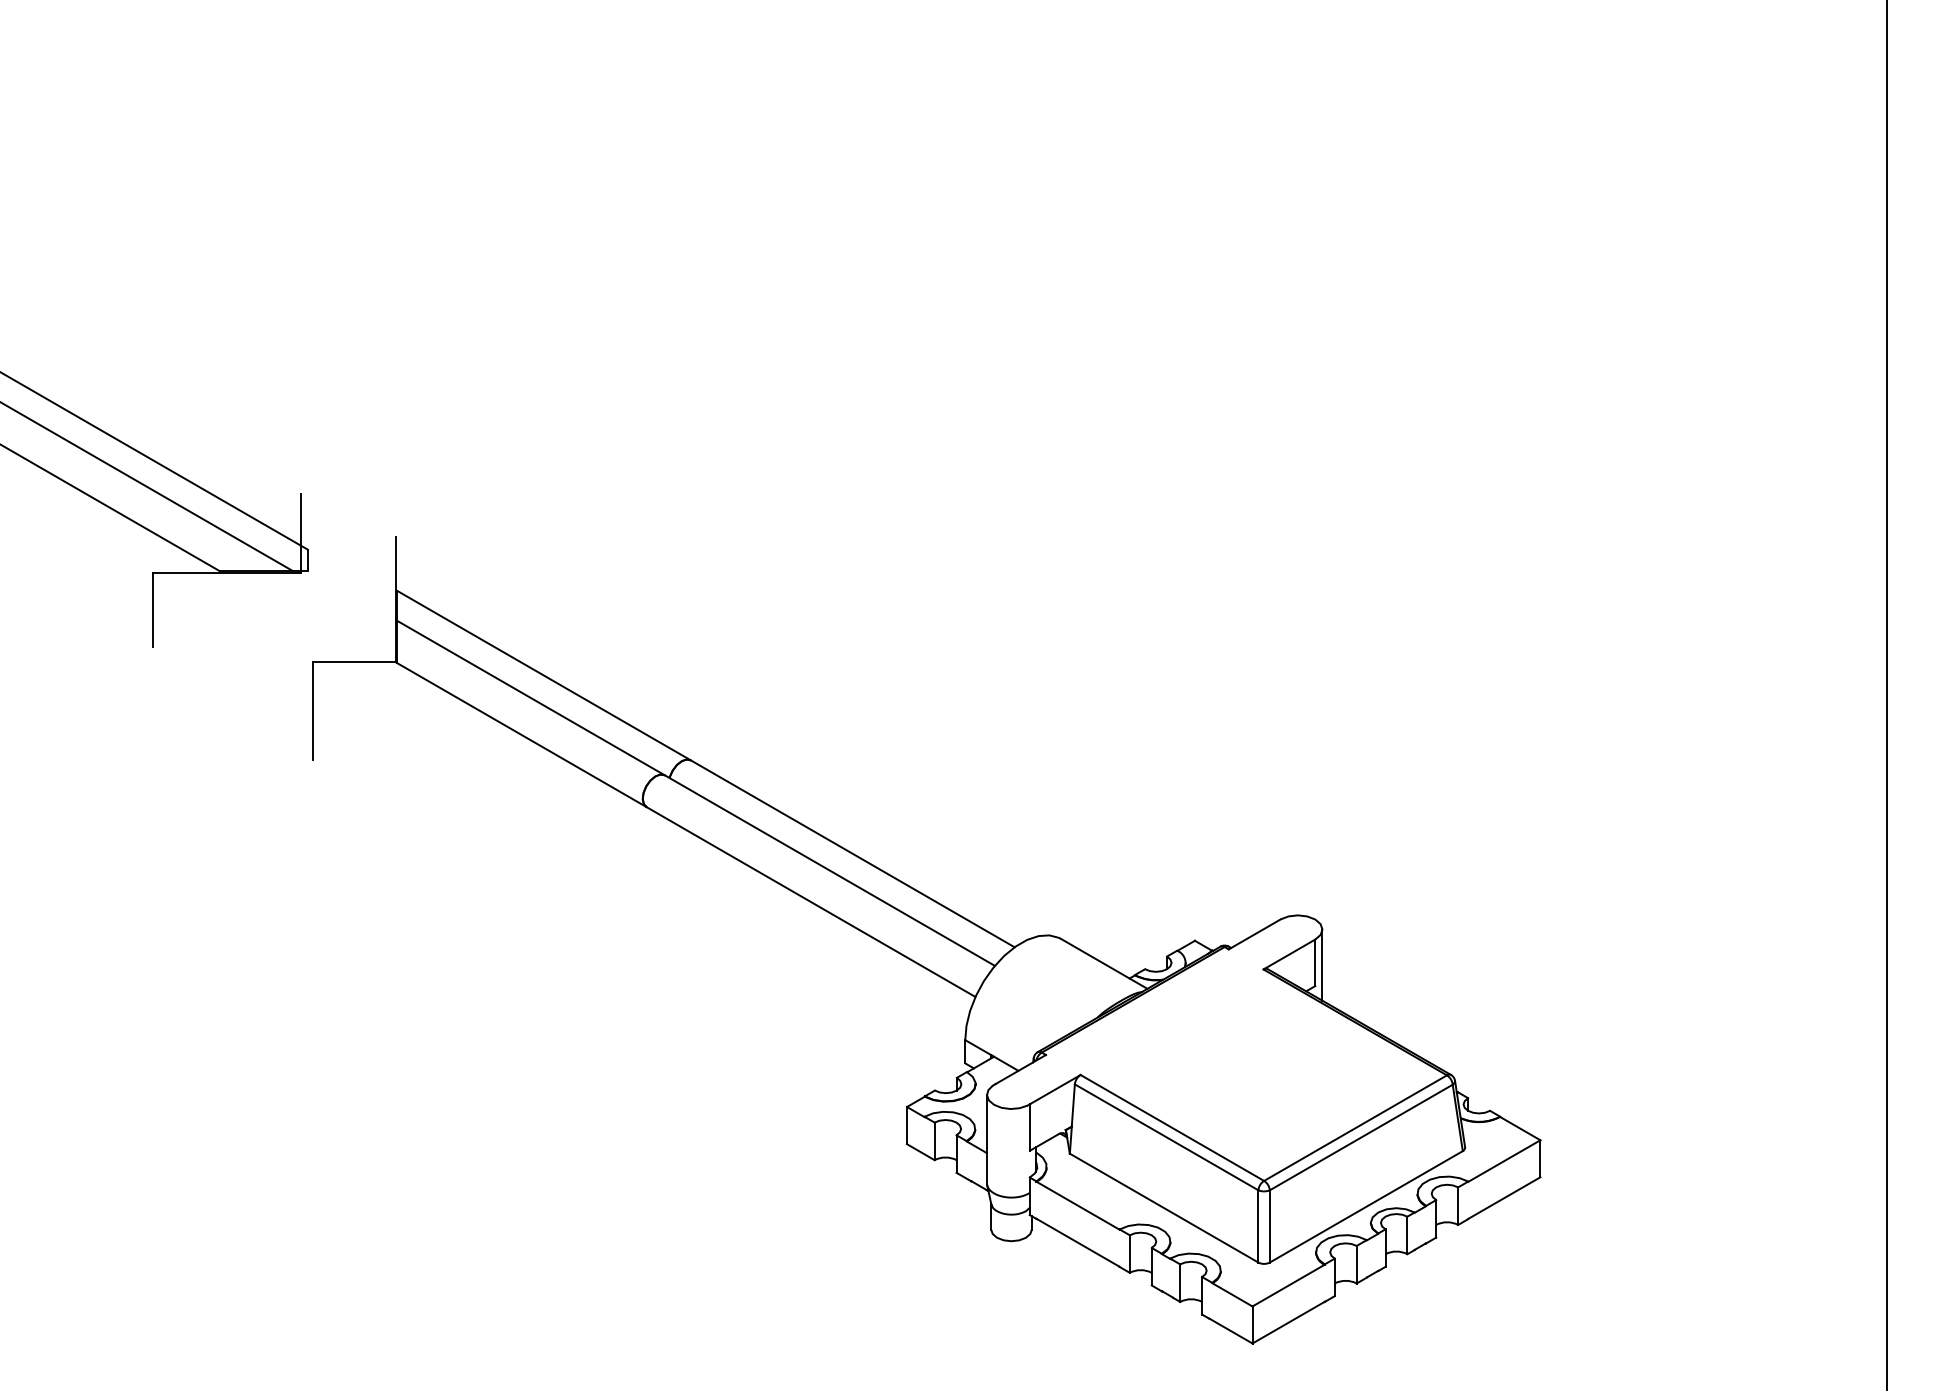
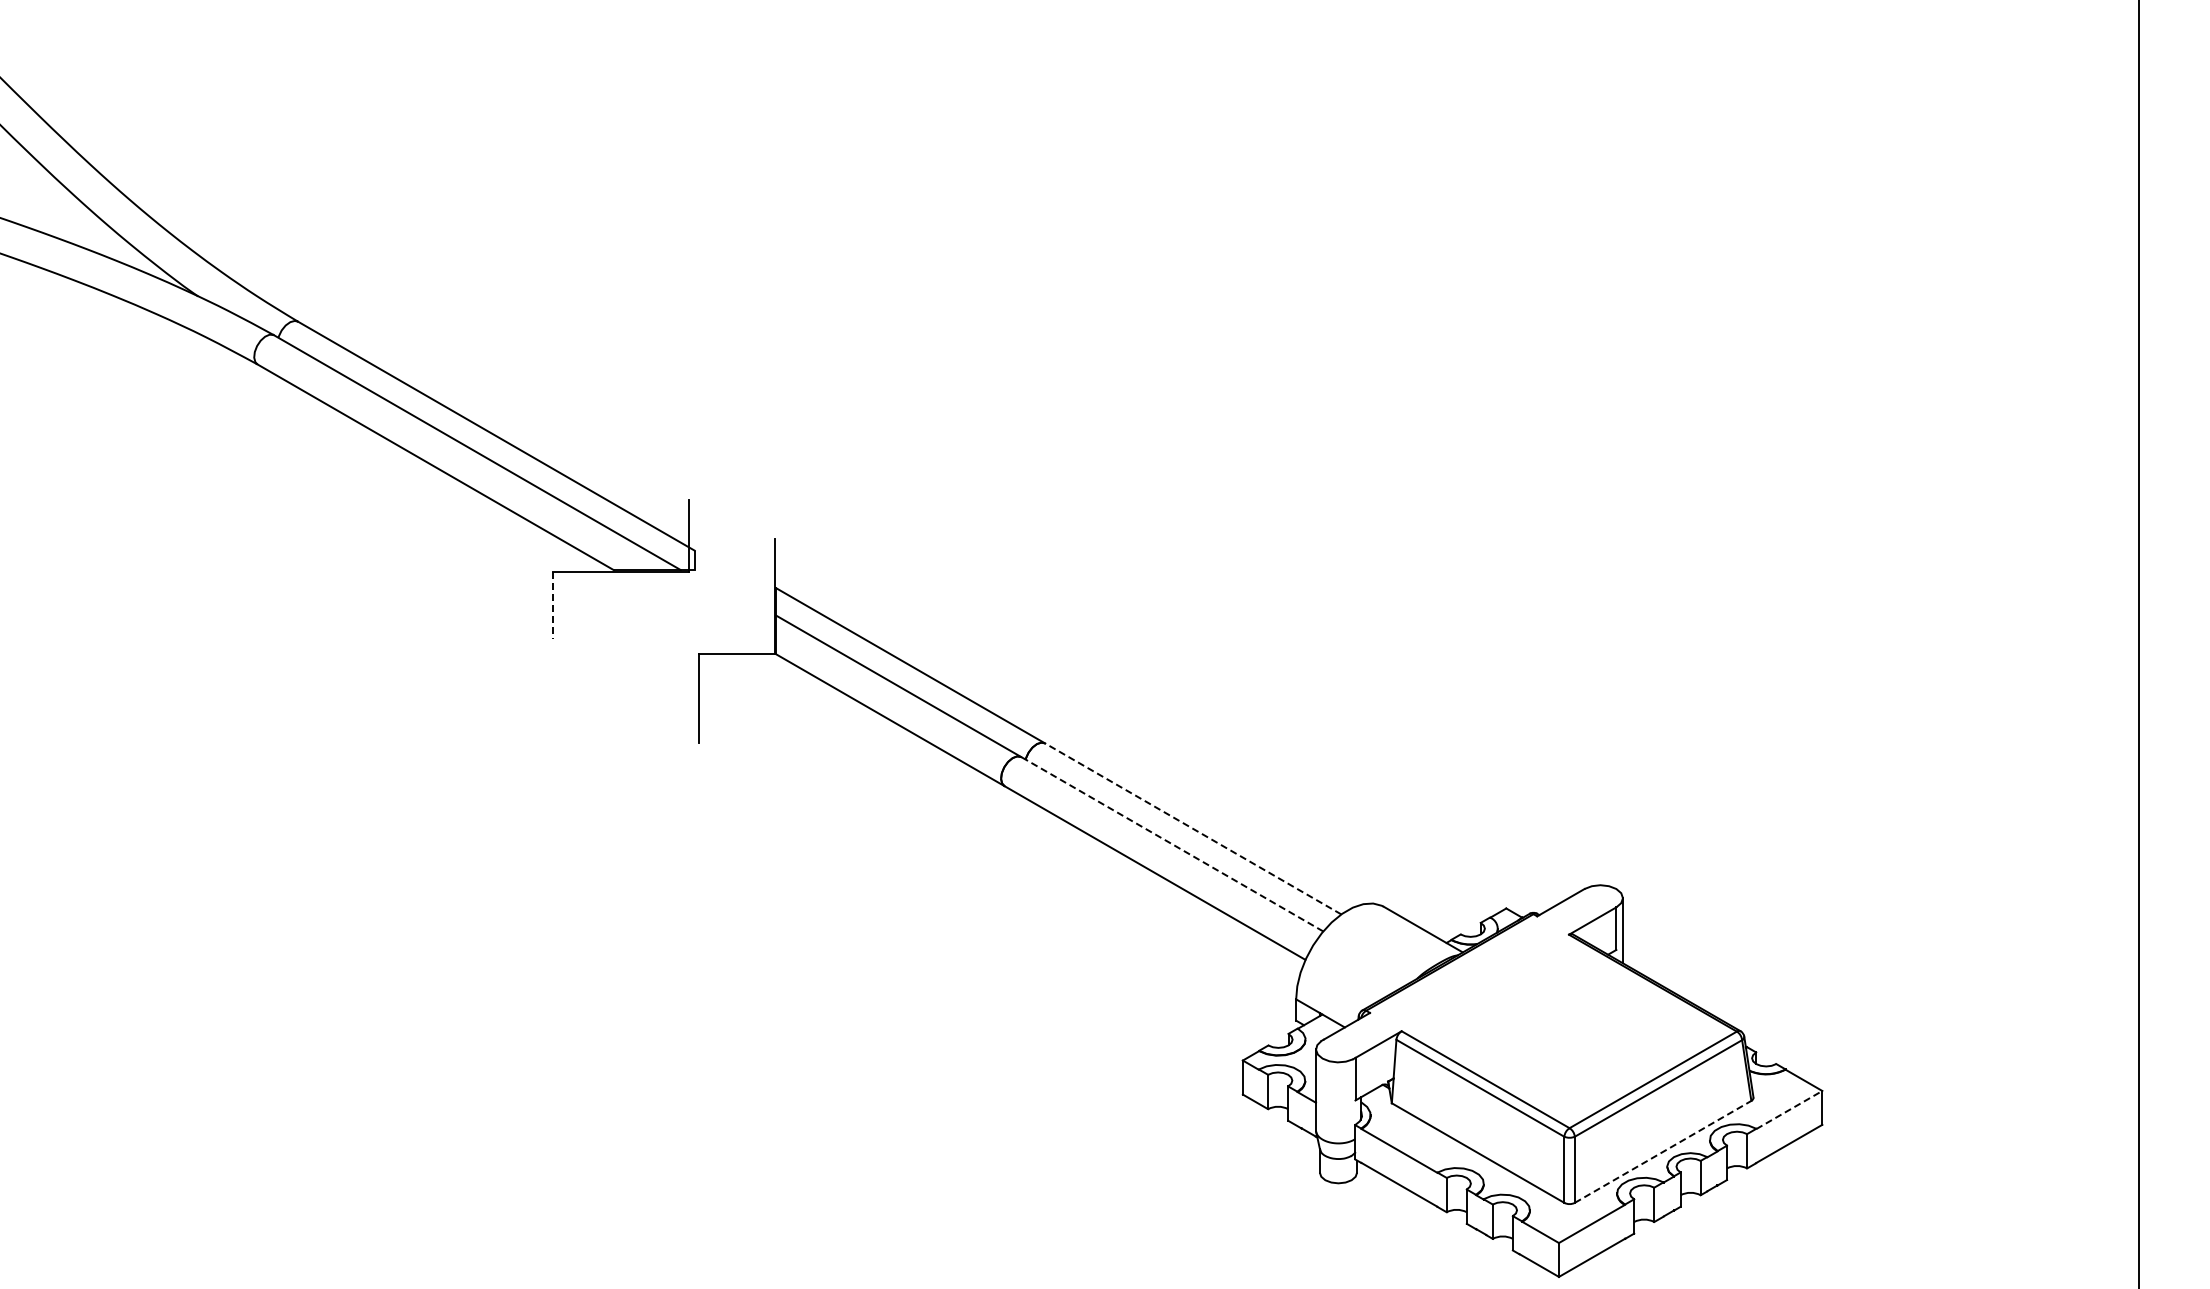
line: (153, 609) -> (553, 605), solid -> dashed
line: (851, 853) -> (1192, 828), solid -> dashed
line: (829, 870) -> (1171, 844), solid -> dashed
line: (1504, 1160) -> (1789, 1109), solid -> dashed
line: (1366, 1206) -> (1663, 1151), solid -> dashed

